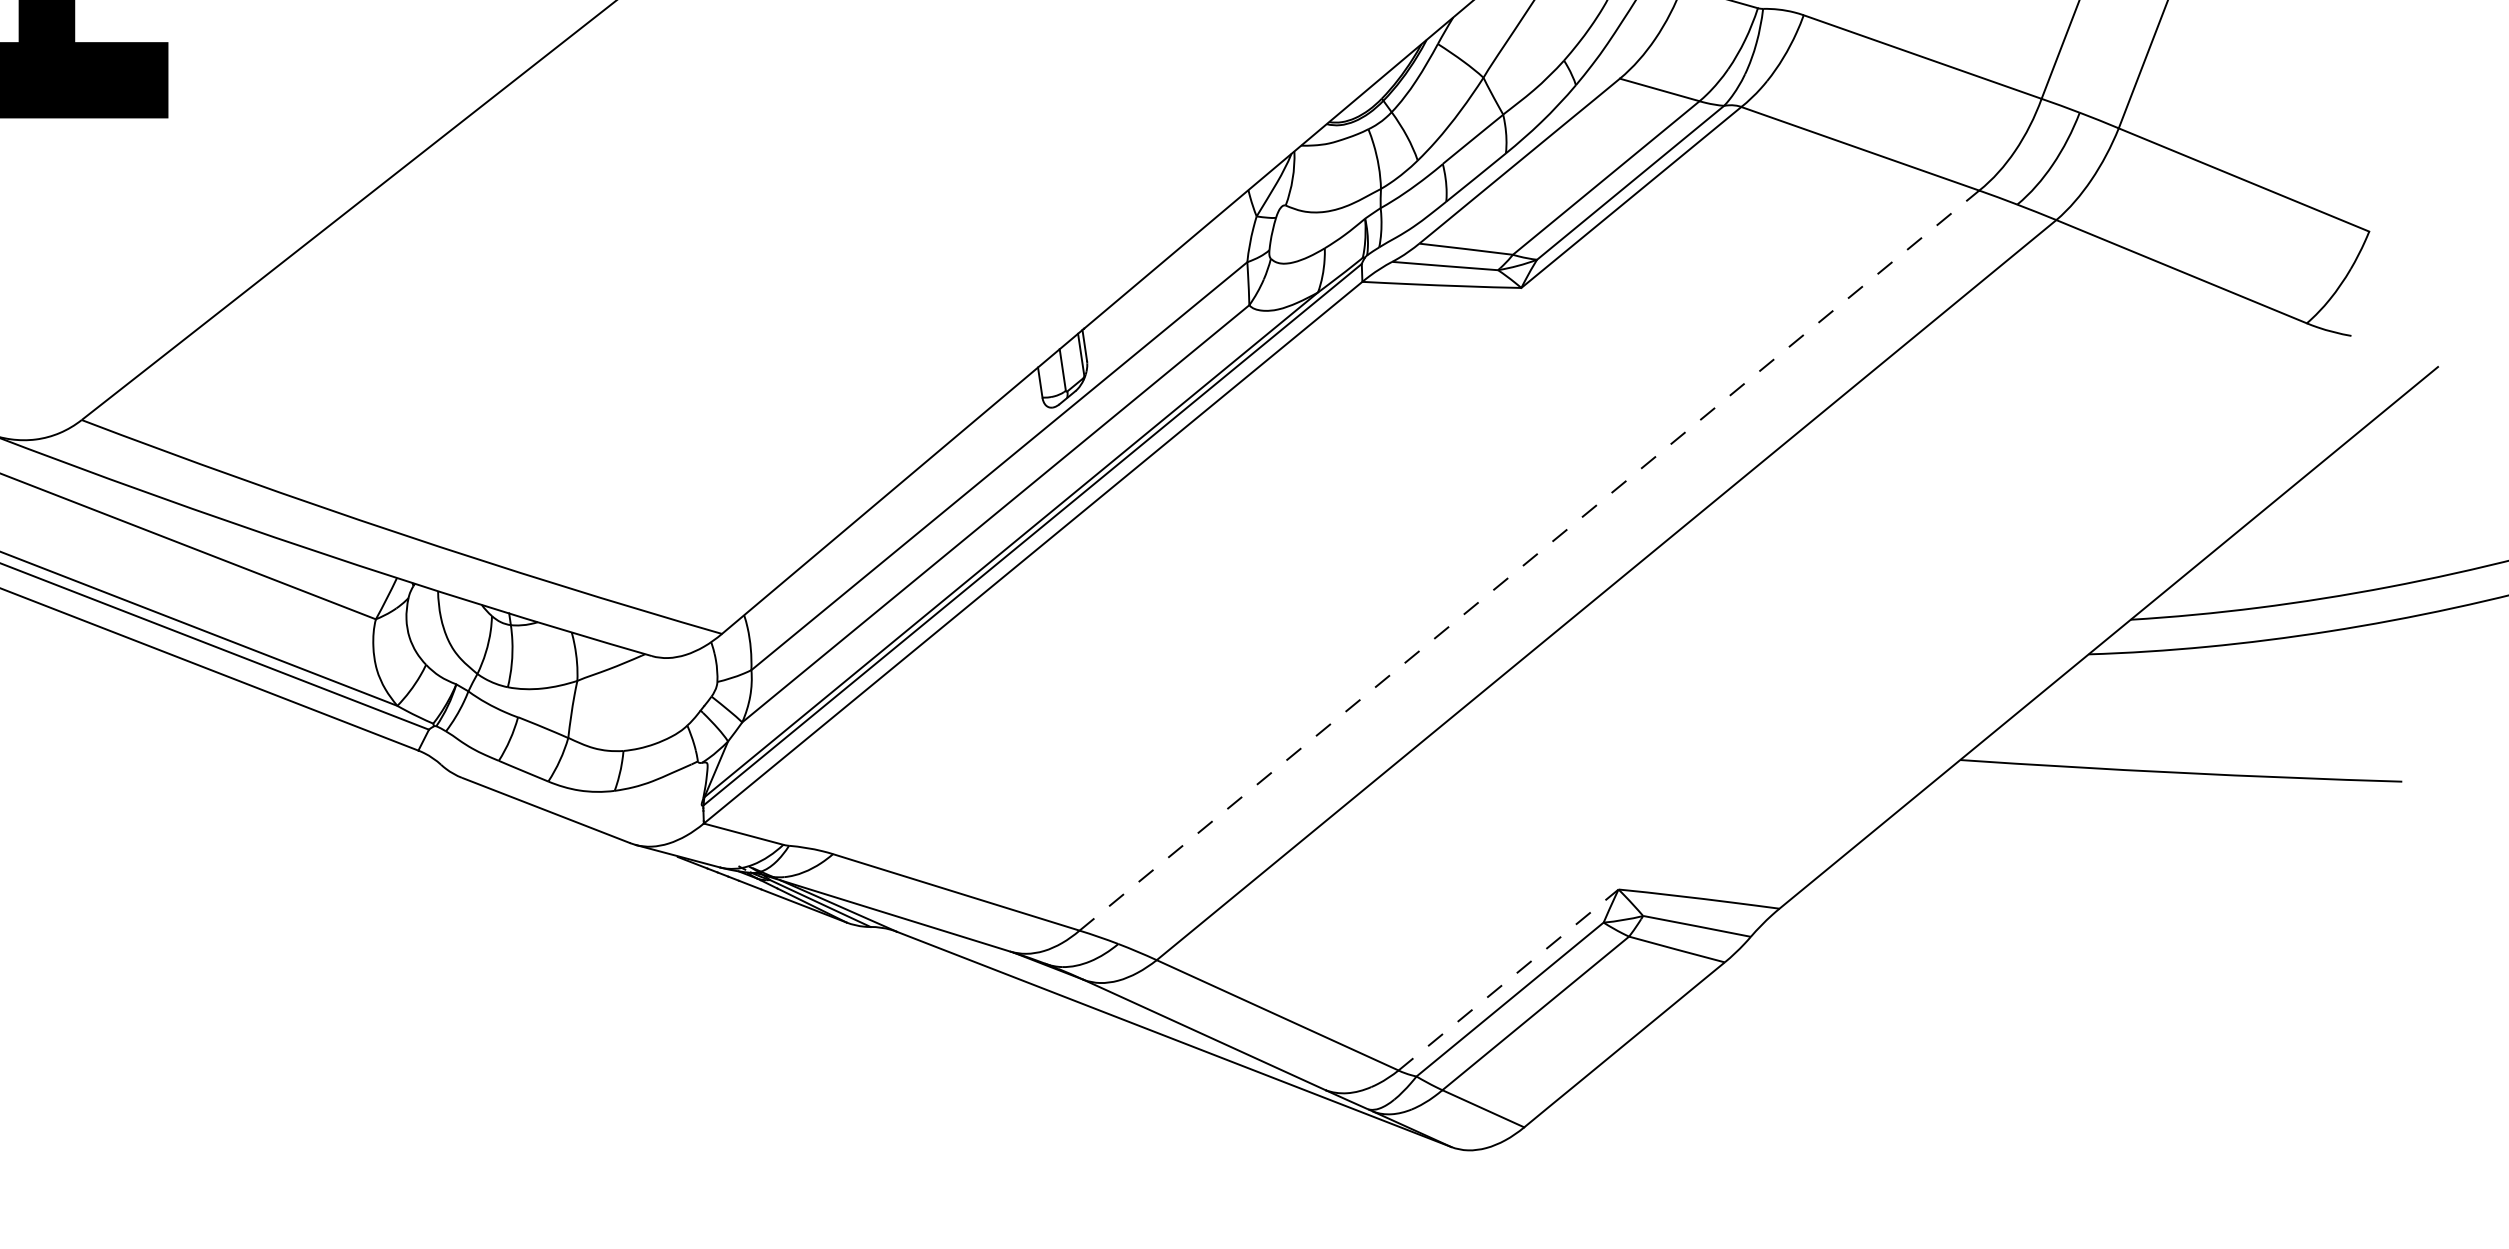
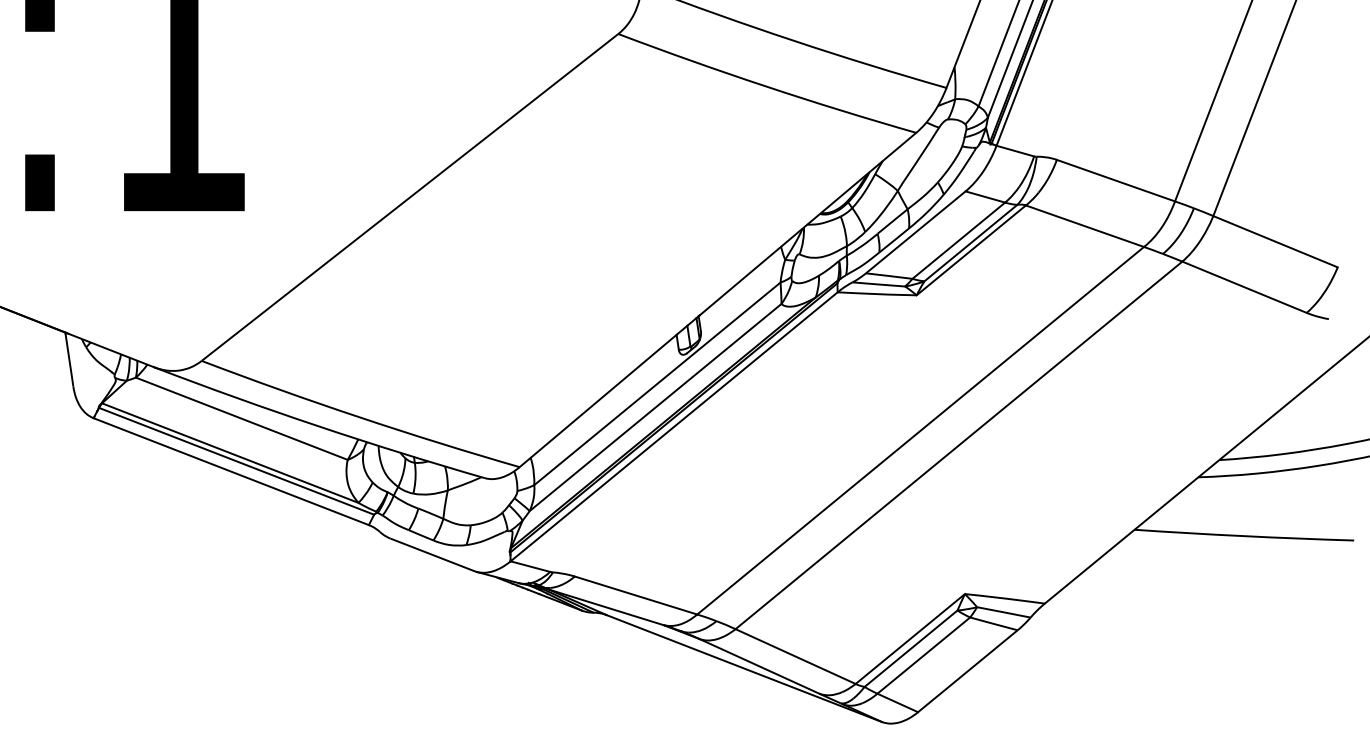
line: (1531, 560) -> (921, 430), dashed -> solid
line: (1508, 980) -> (910, 639), dashed -> solid

